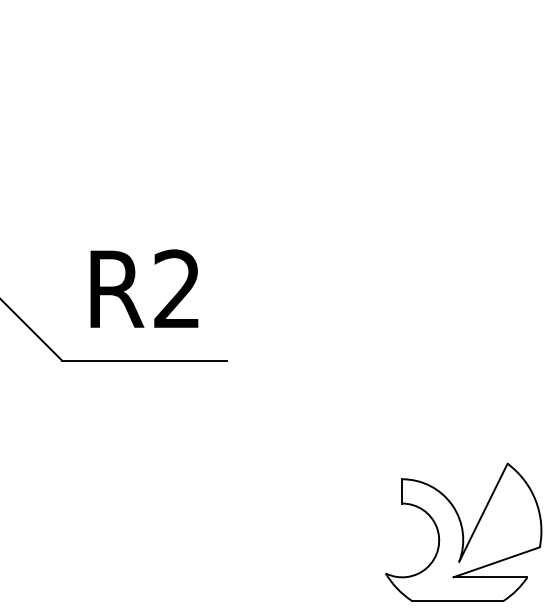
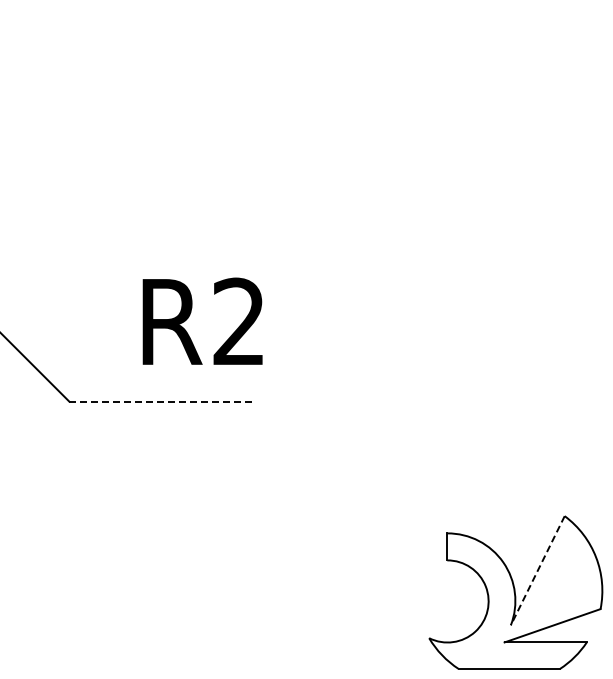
text: (144, 287) -> (202, 320), moved
line: (144, 360) -> (160, 401), solid -> dashed
line: (483, 512) -> (537, 570), solid -> dashed

